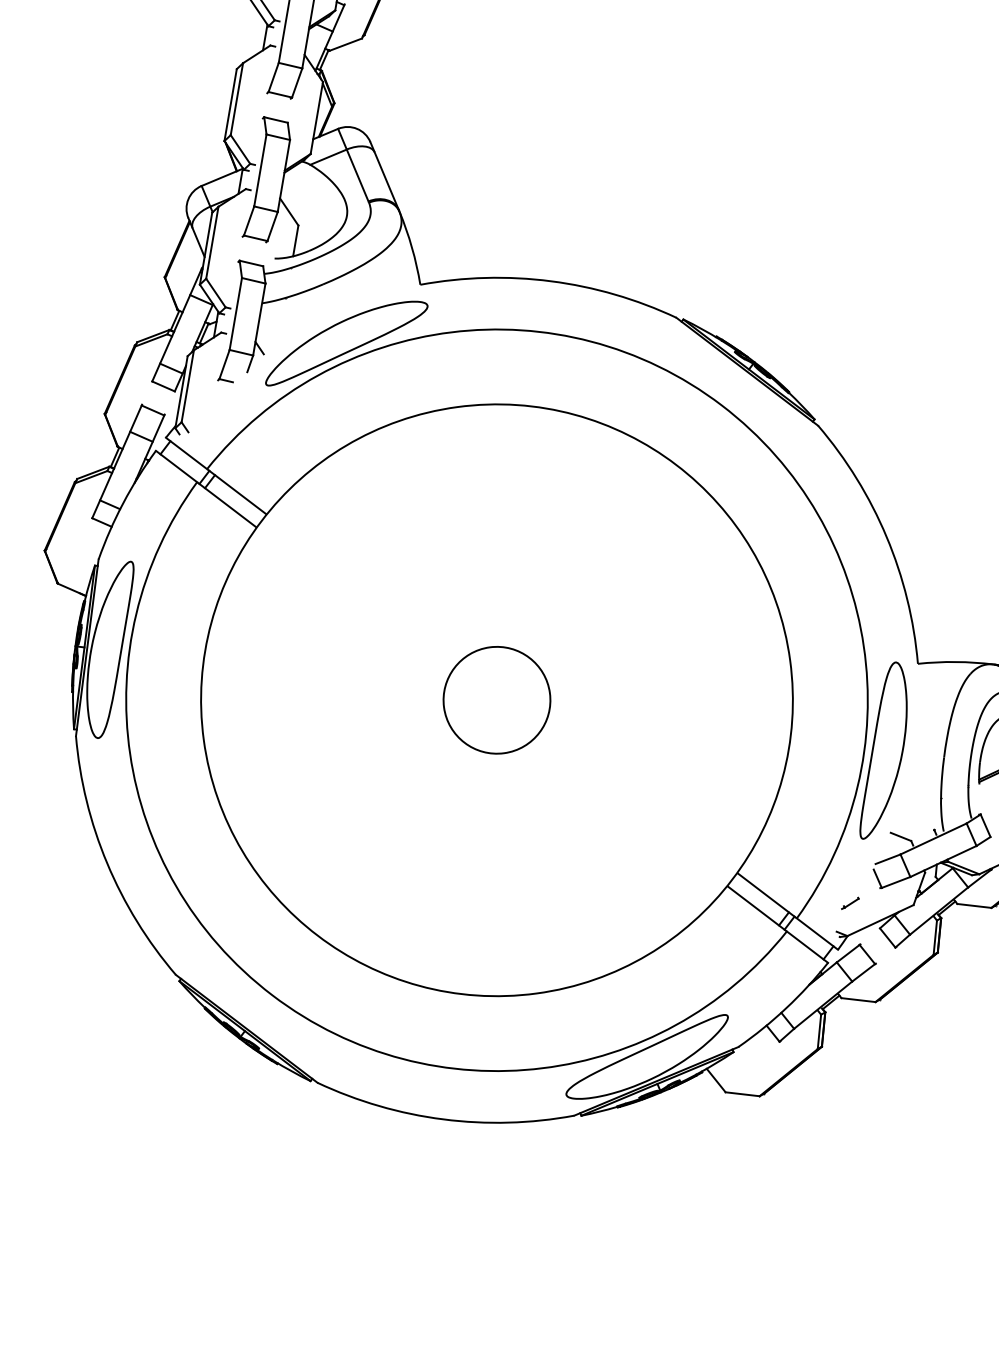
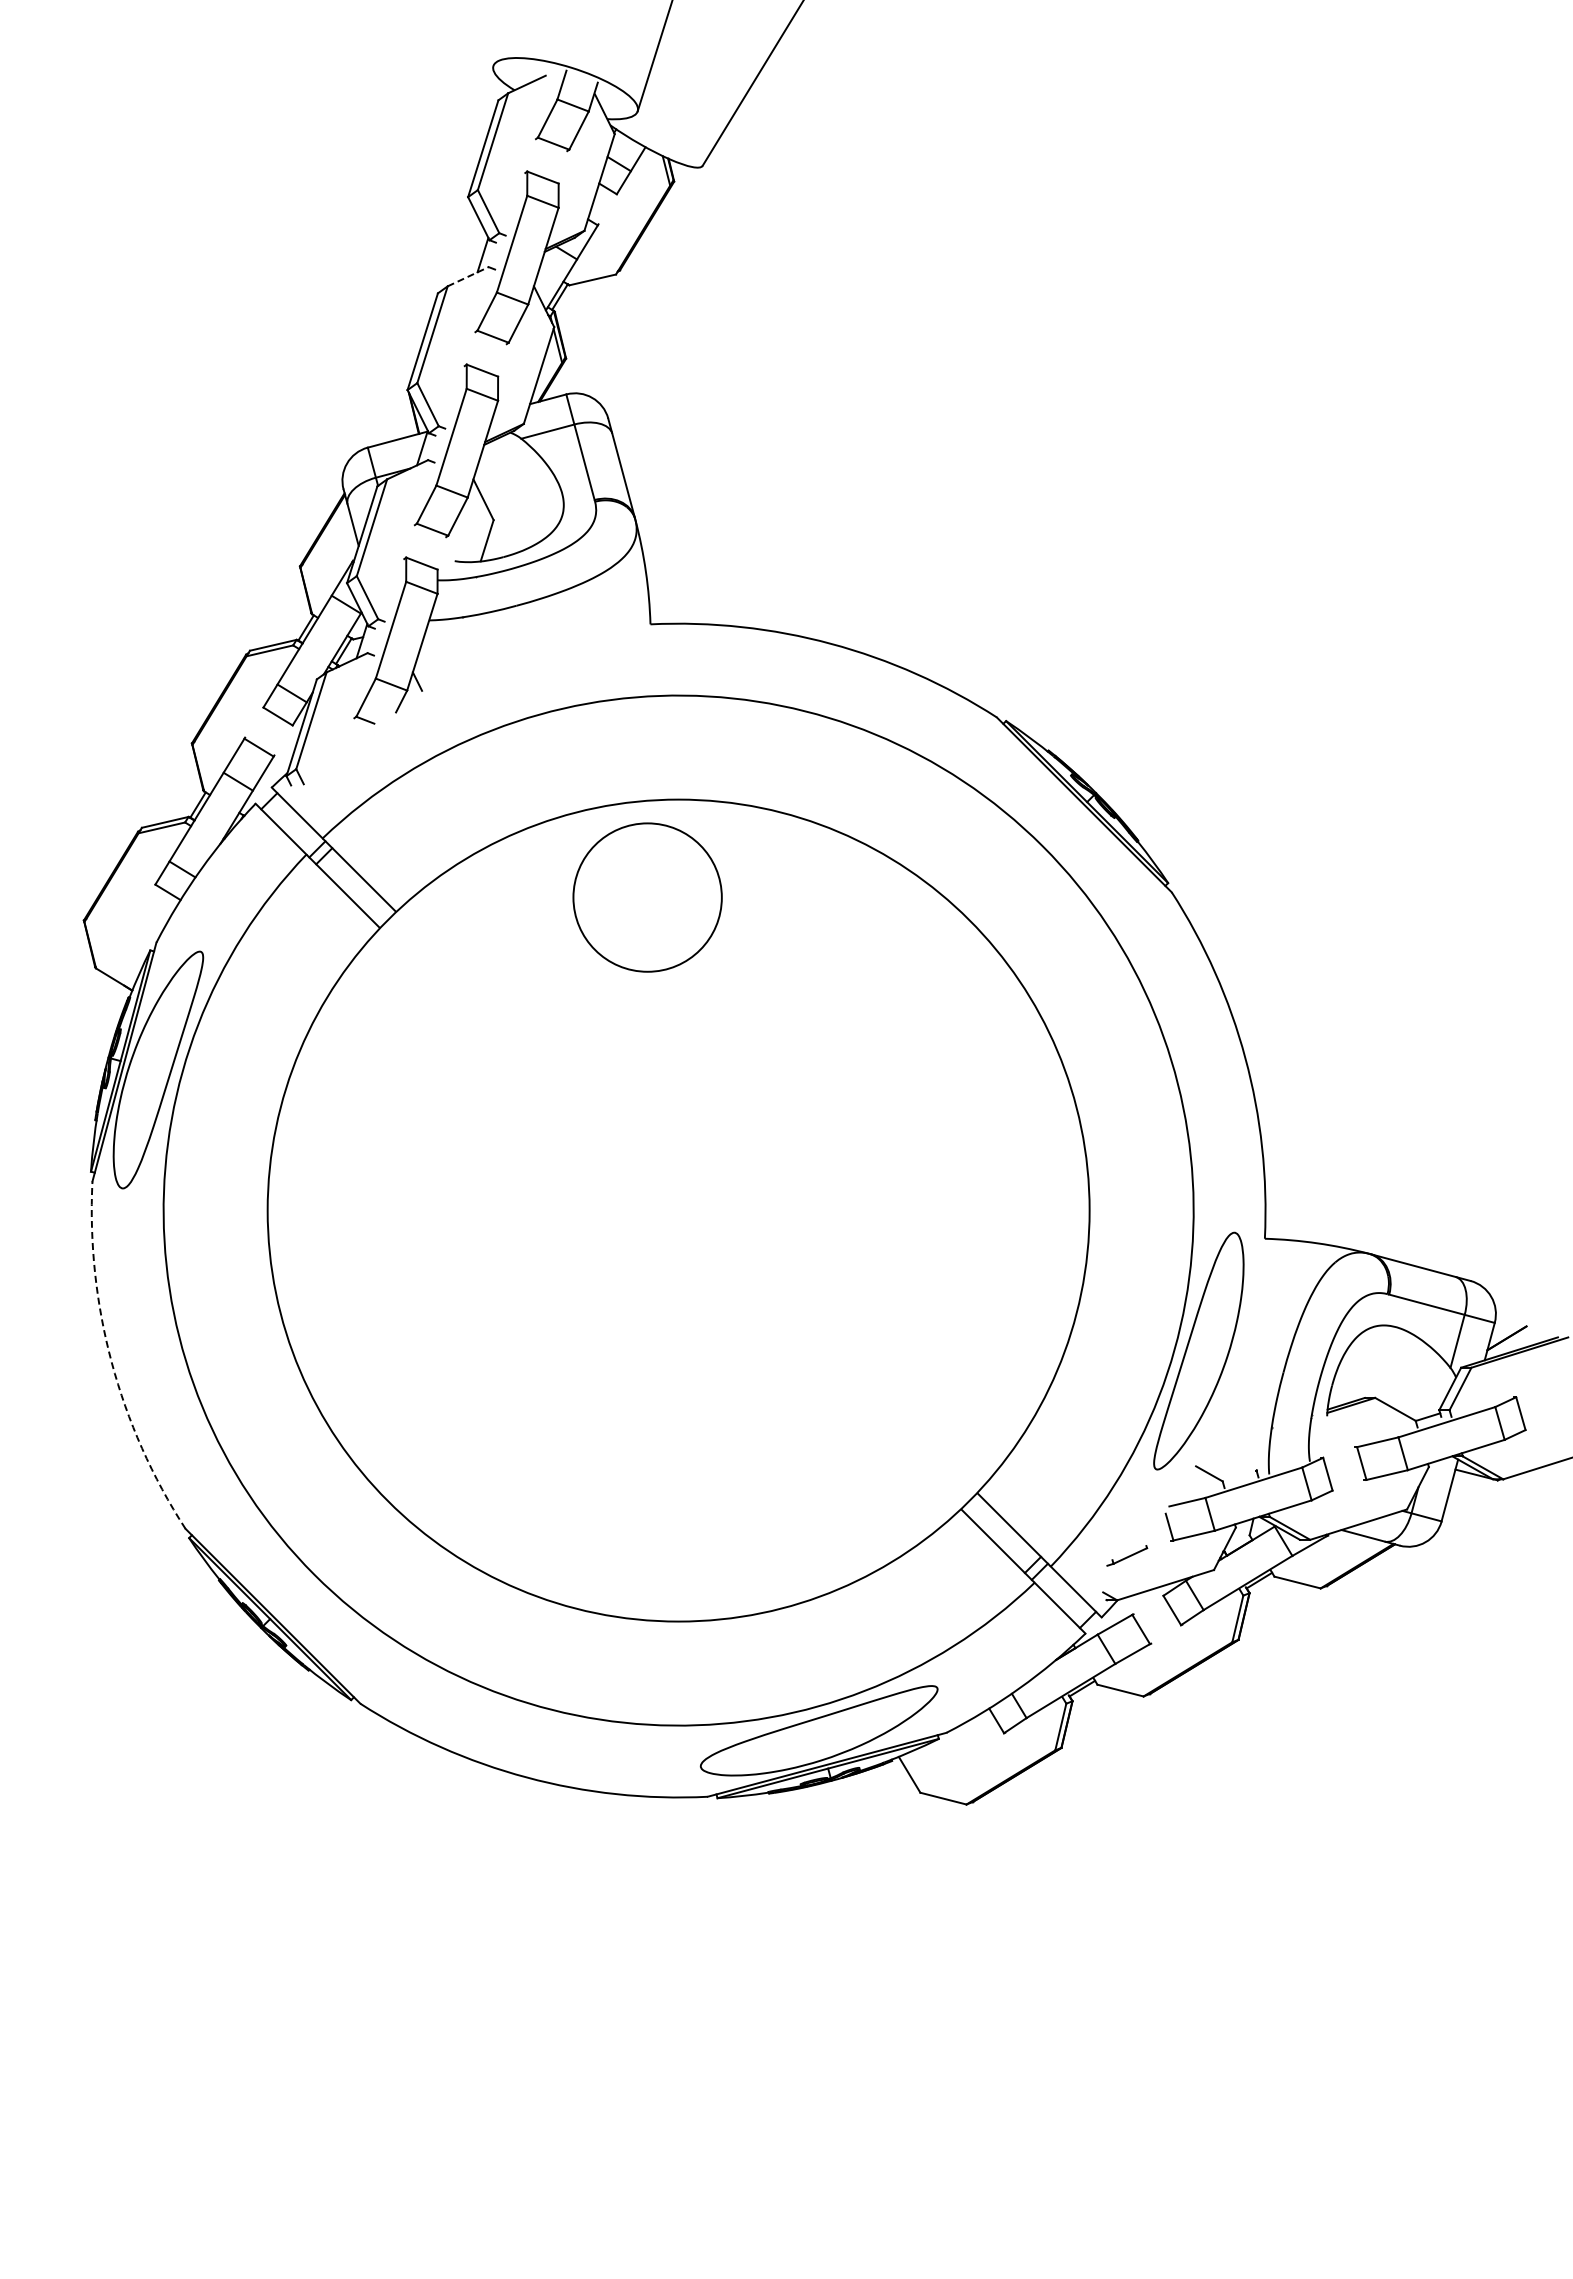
line: (256, 54) -> (468, 276), solid -> dashed
part: (346, 342) -> (537, 689), removed
circle: (496, 700) -> (647, 897), moved
arc: (107, 863) -> (111, 1362), solid -> dashed
part: (849, 903) -> (1126, 1555), size x1.6

